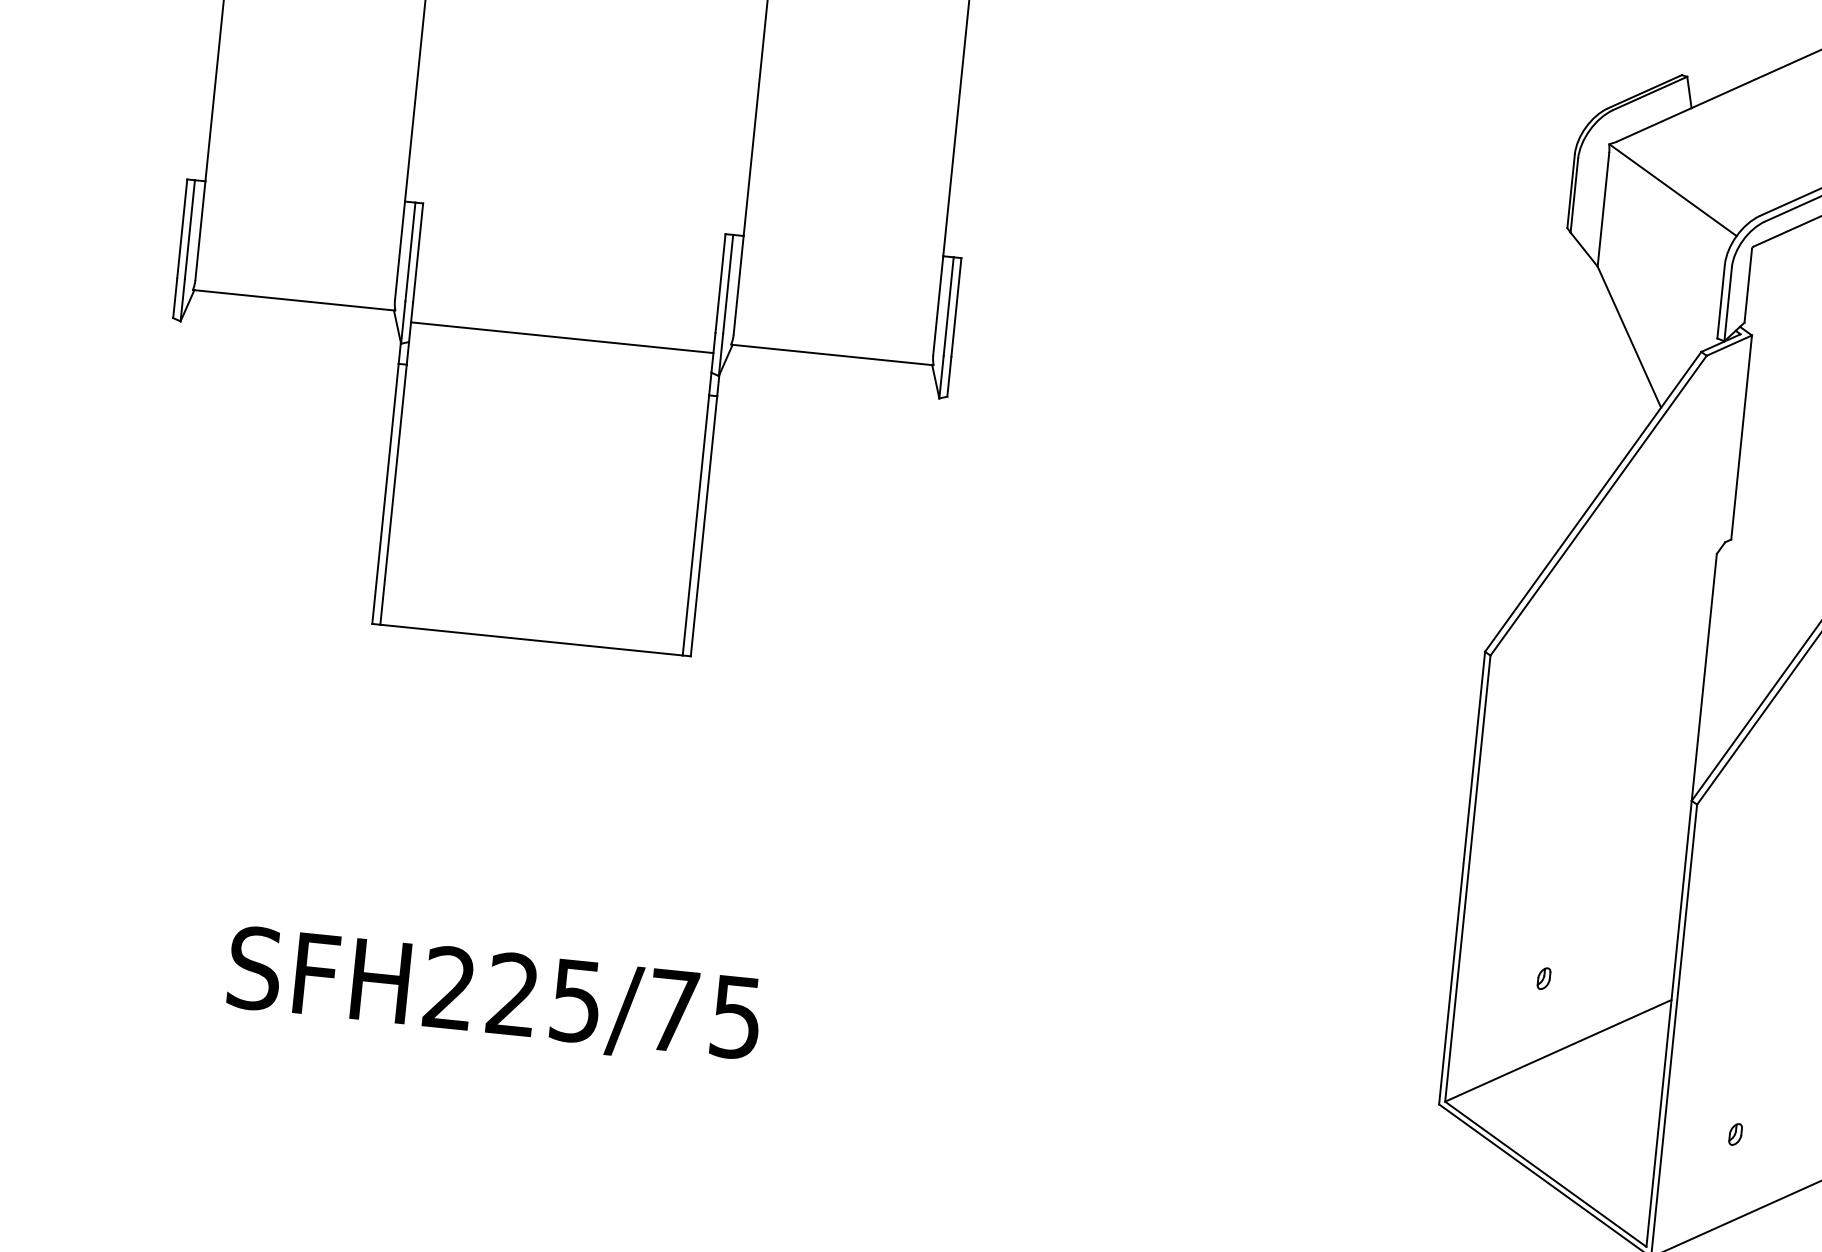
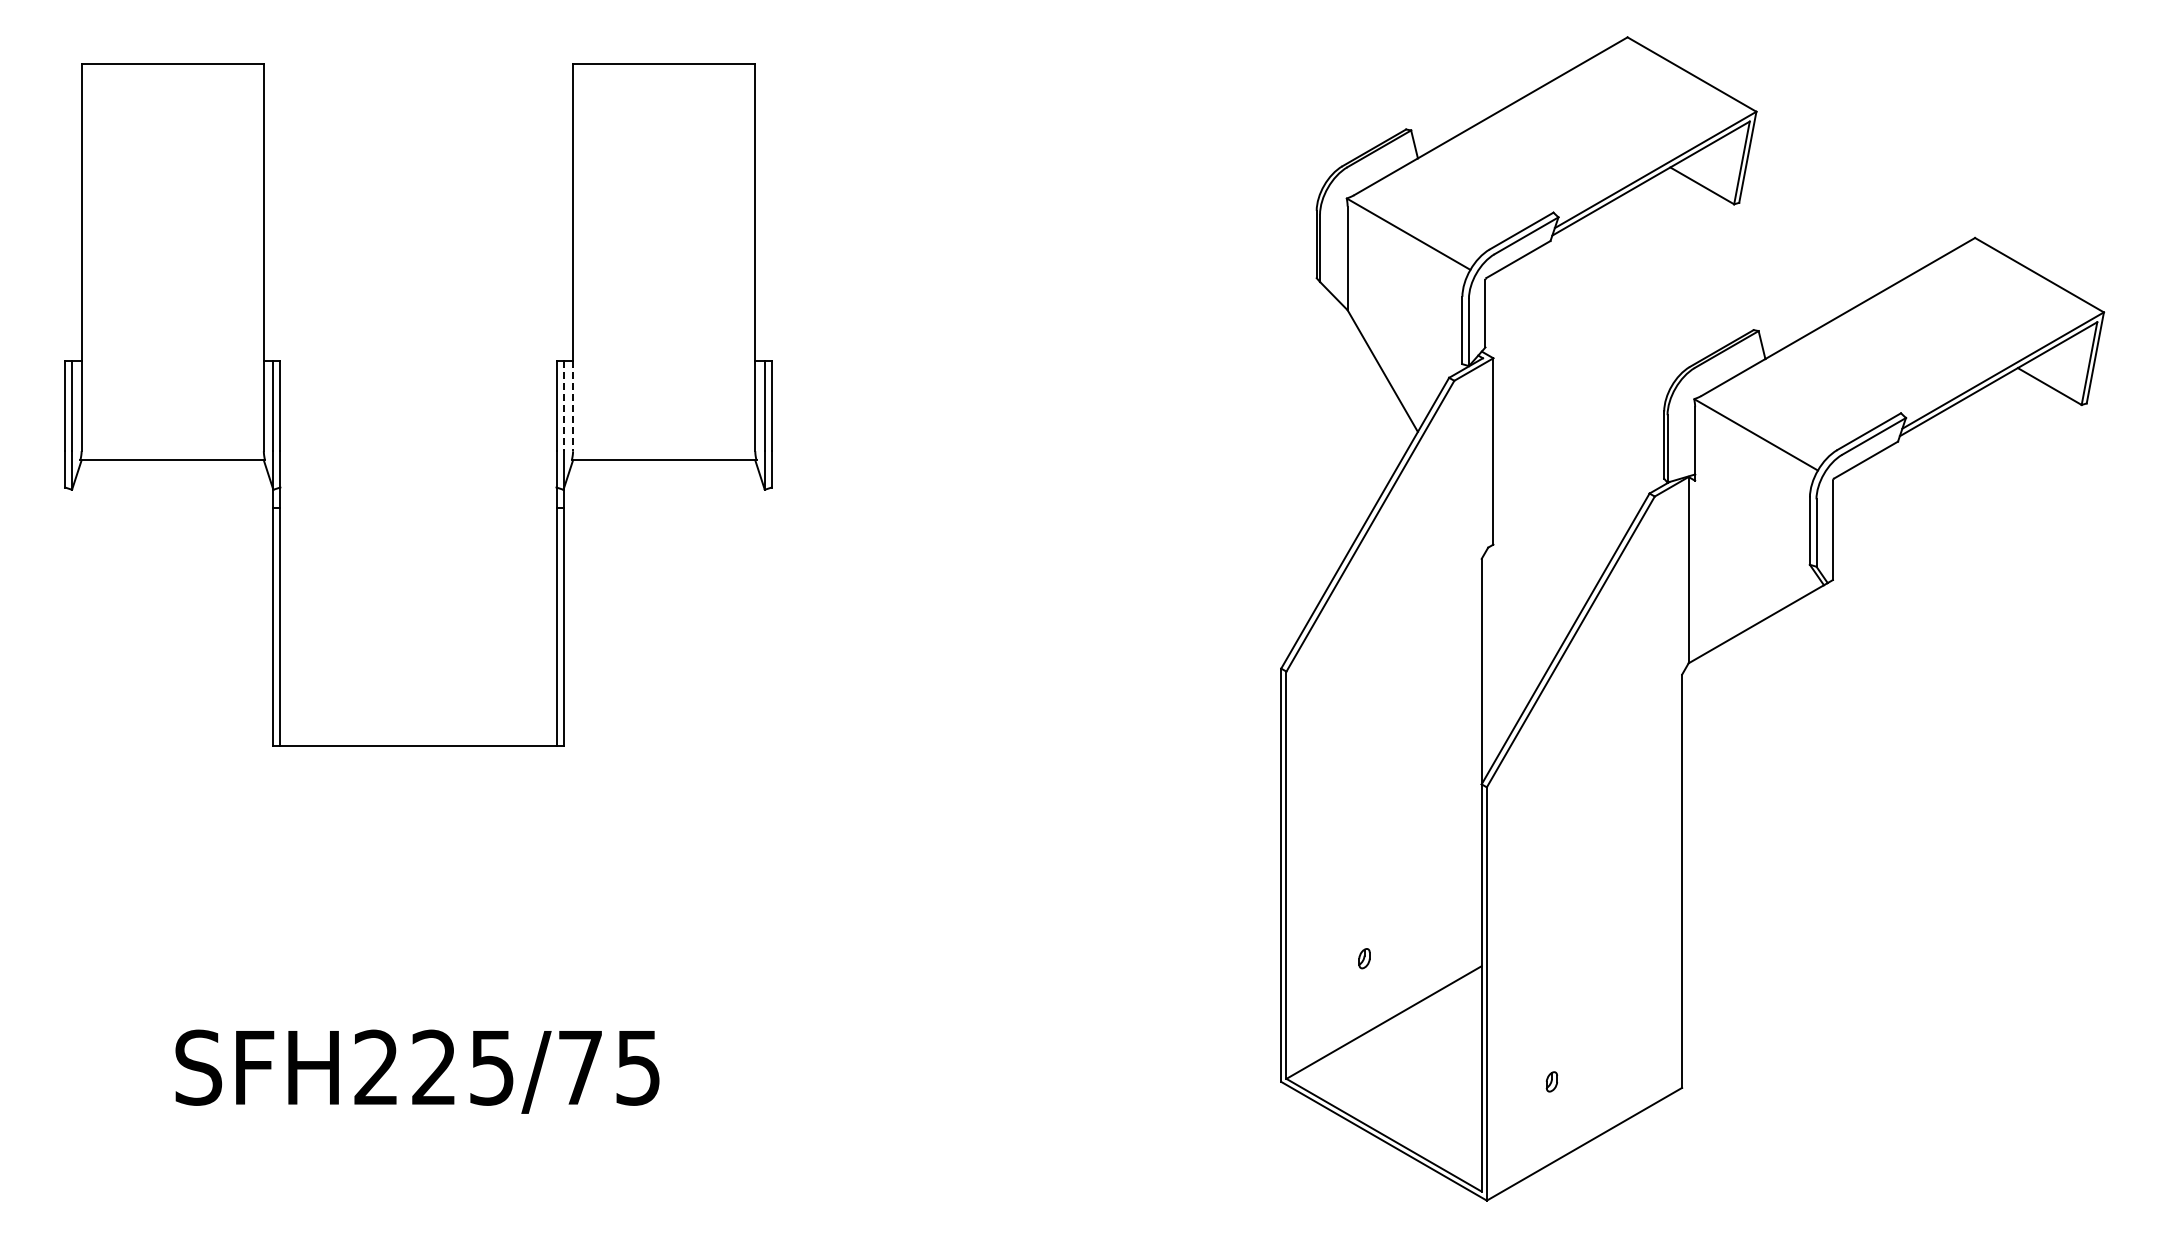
line: (728, 284) -> (563, 406), solid -> dashed
line: (739, 285) -> (573, 406), solid -> dashed
line: (562, 337) -> (418, 469), removed

